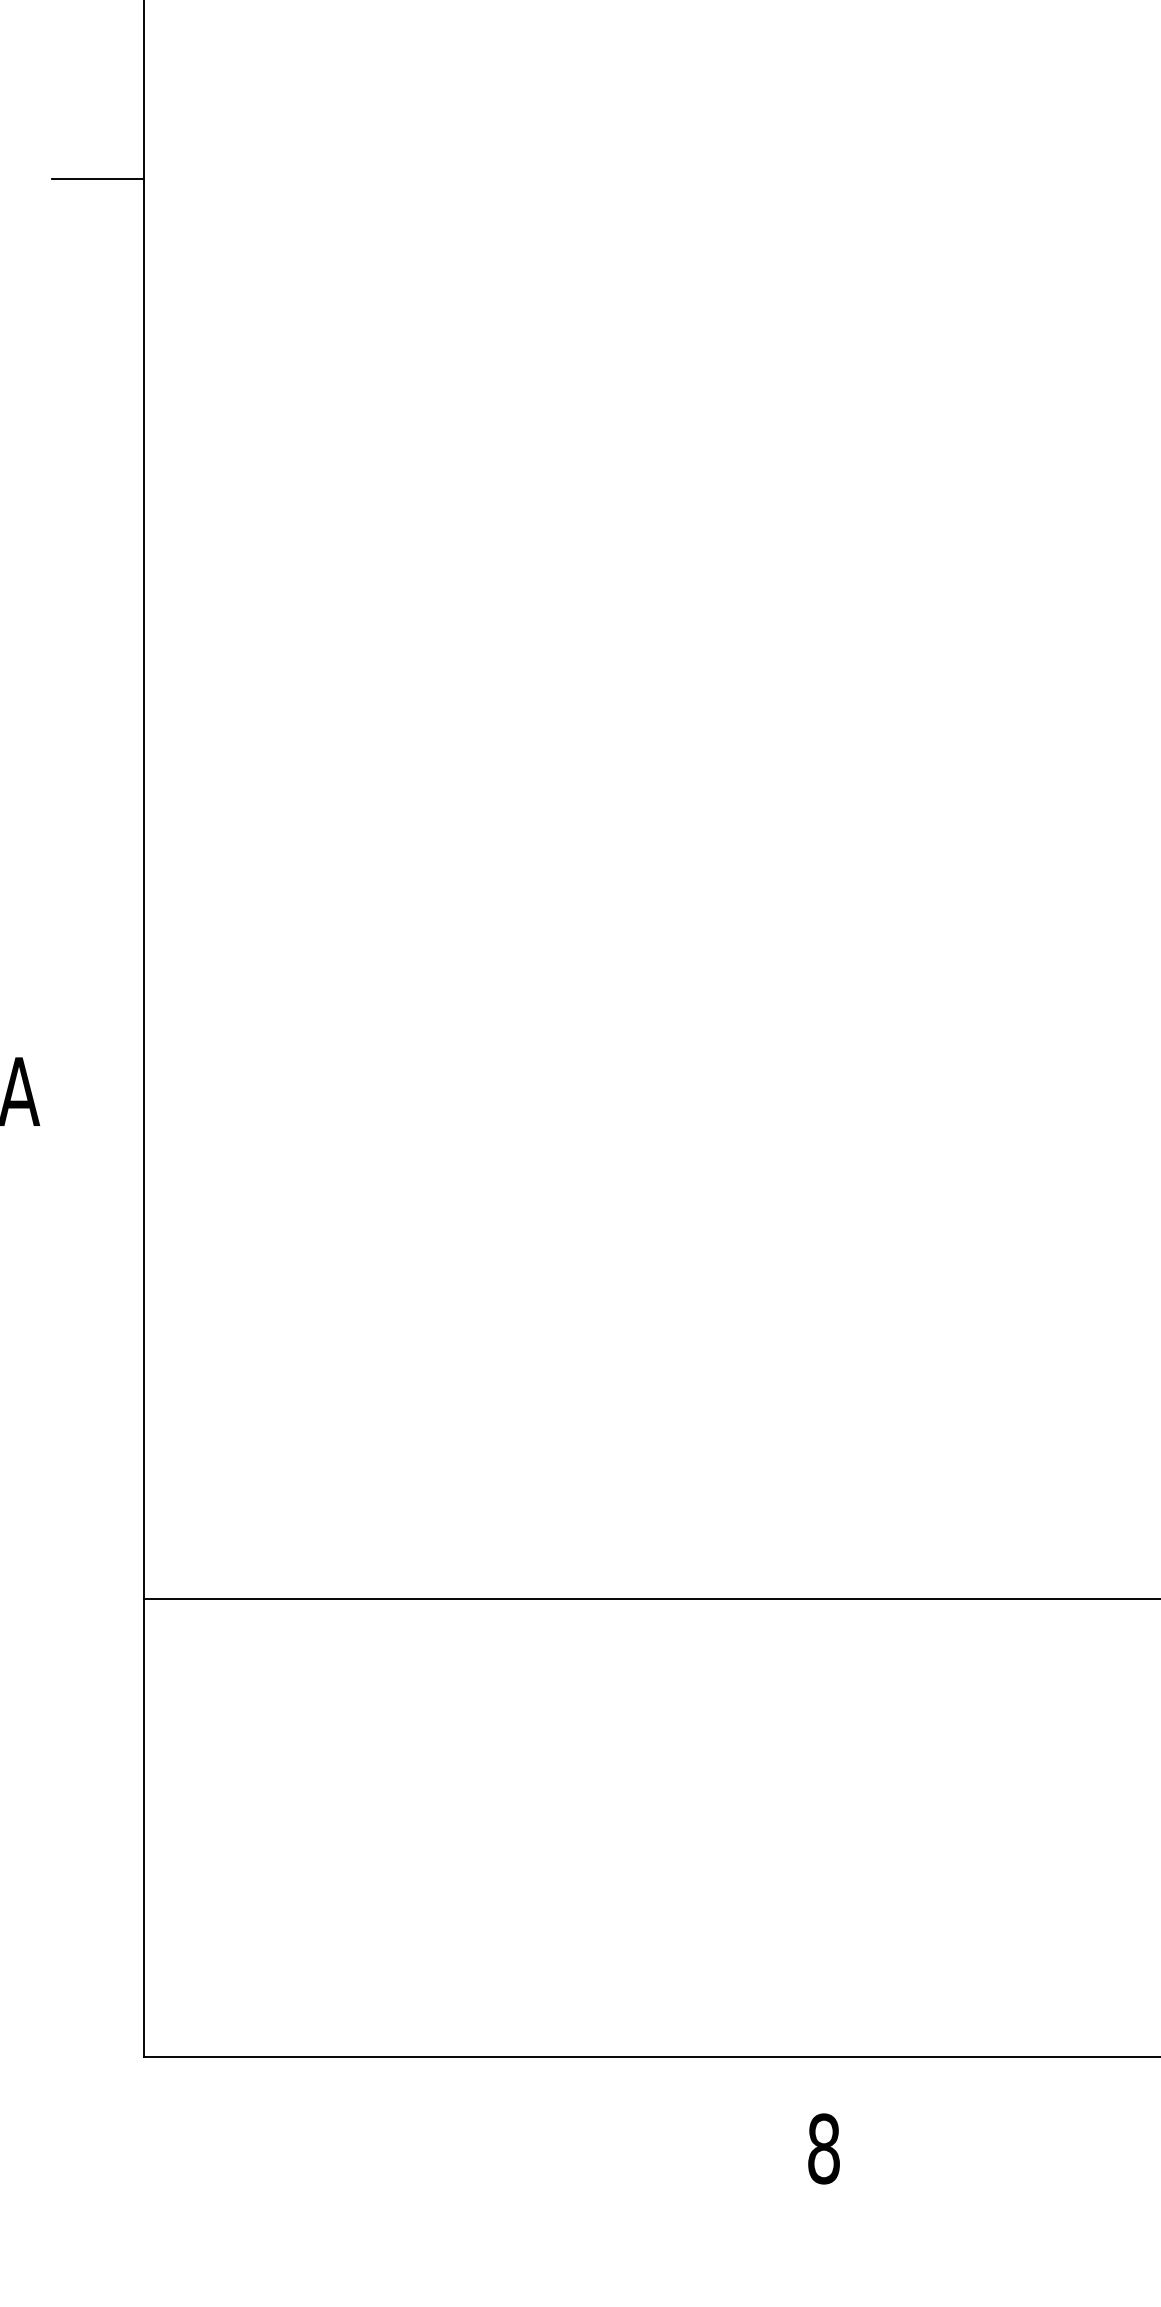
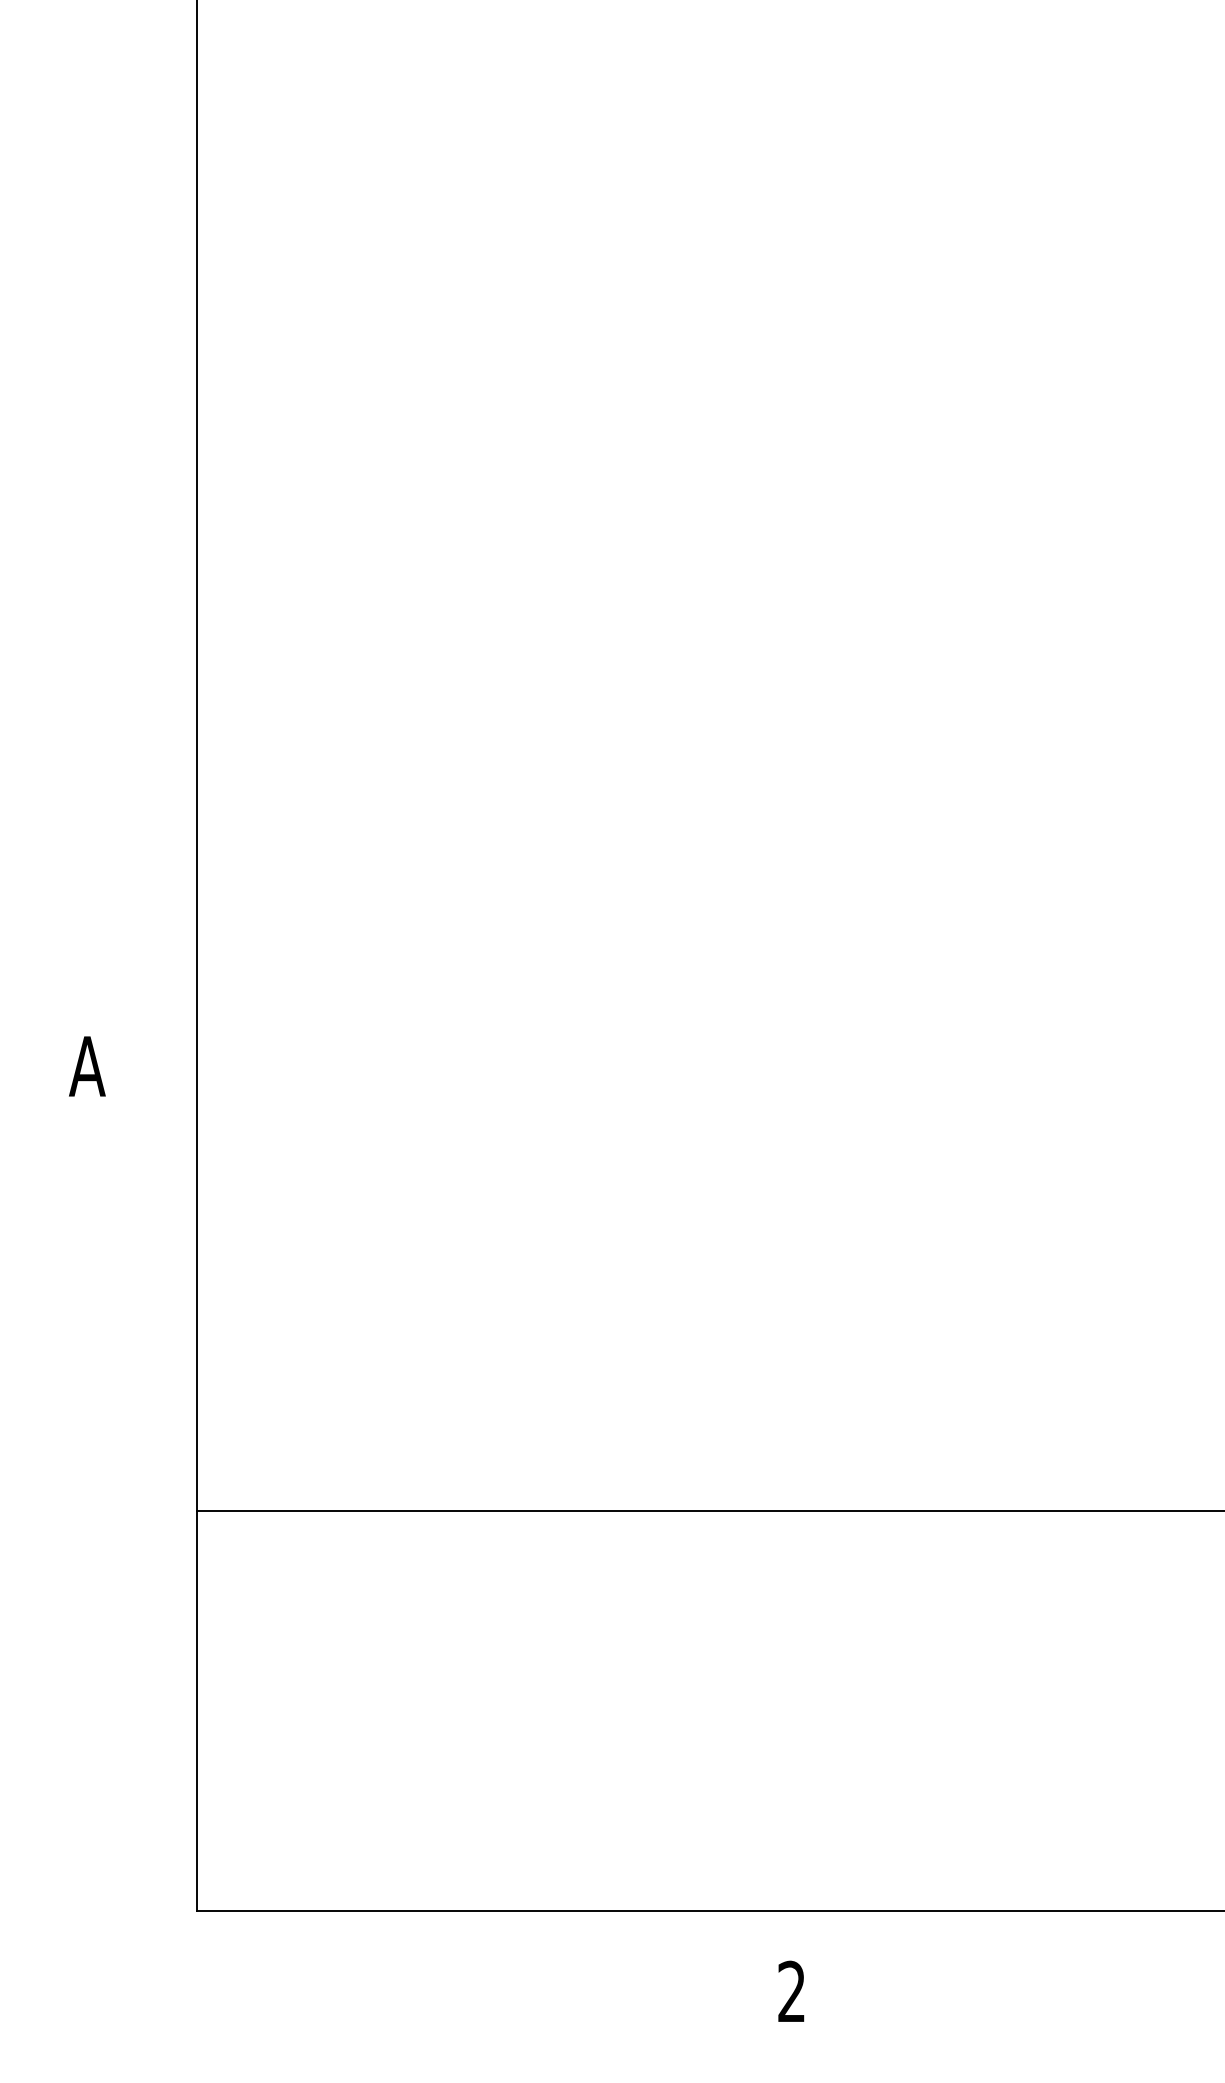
line: (98, 178) -> (156, 267), removed
text: (823, 2148) -> (791, 1991), 8 -> 2

